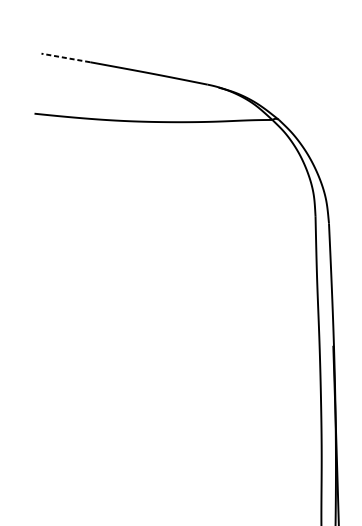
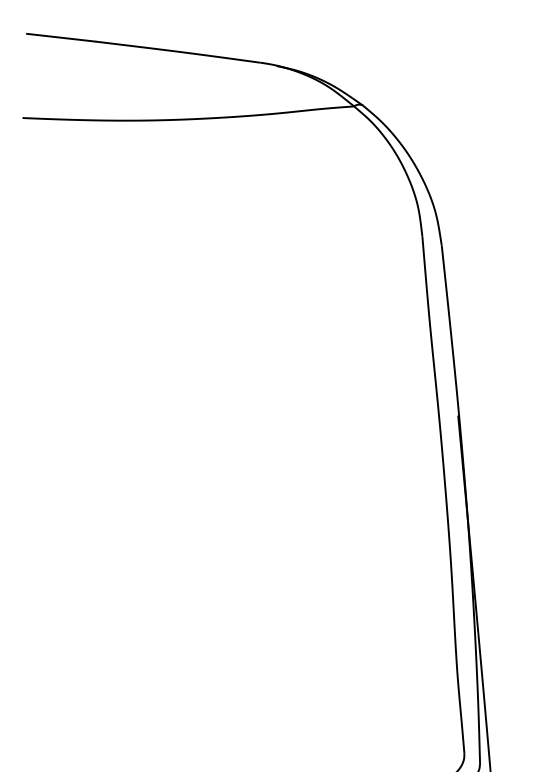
line: (65, 57) -> (60, 37), dashed -> solid

